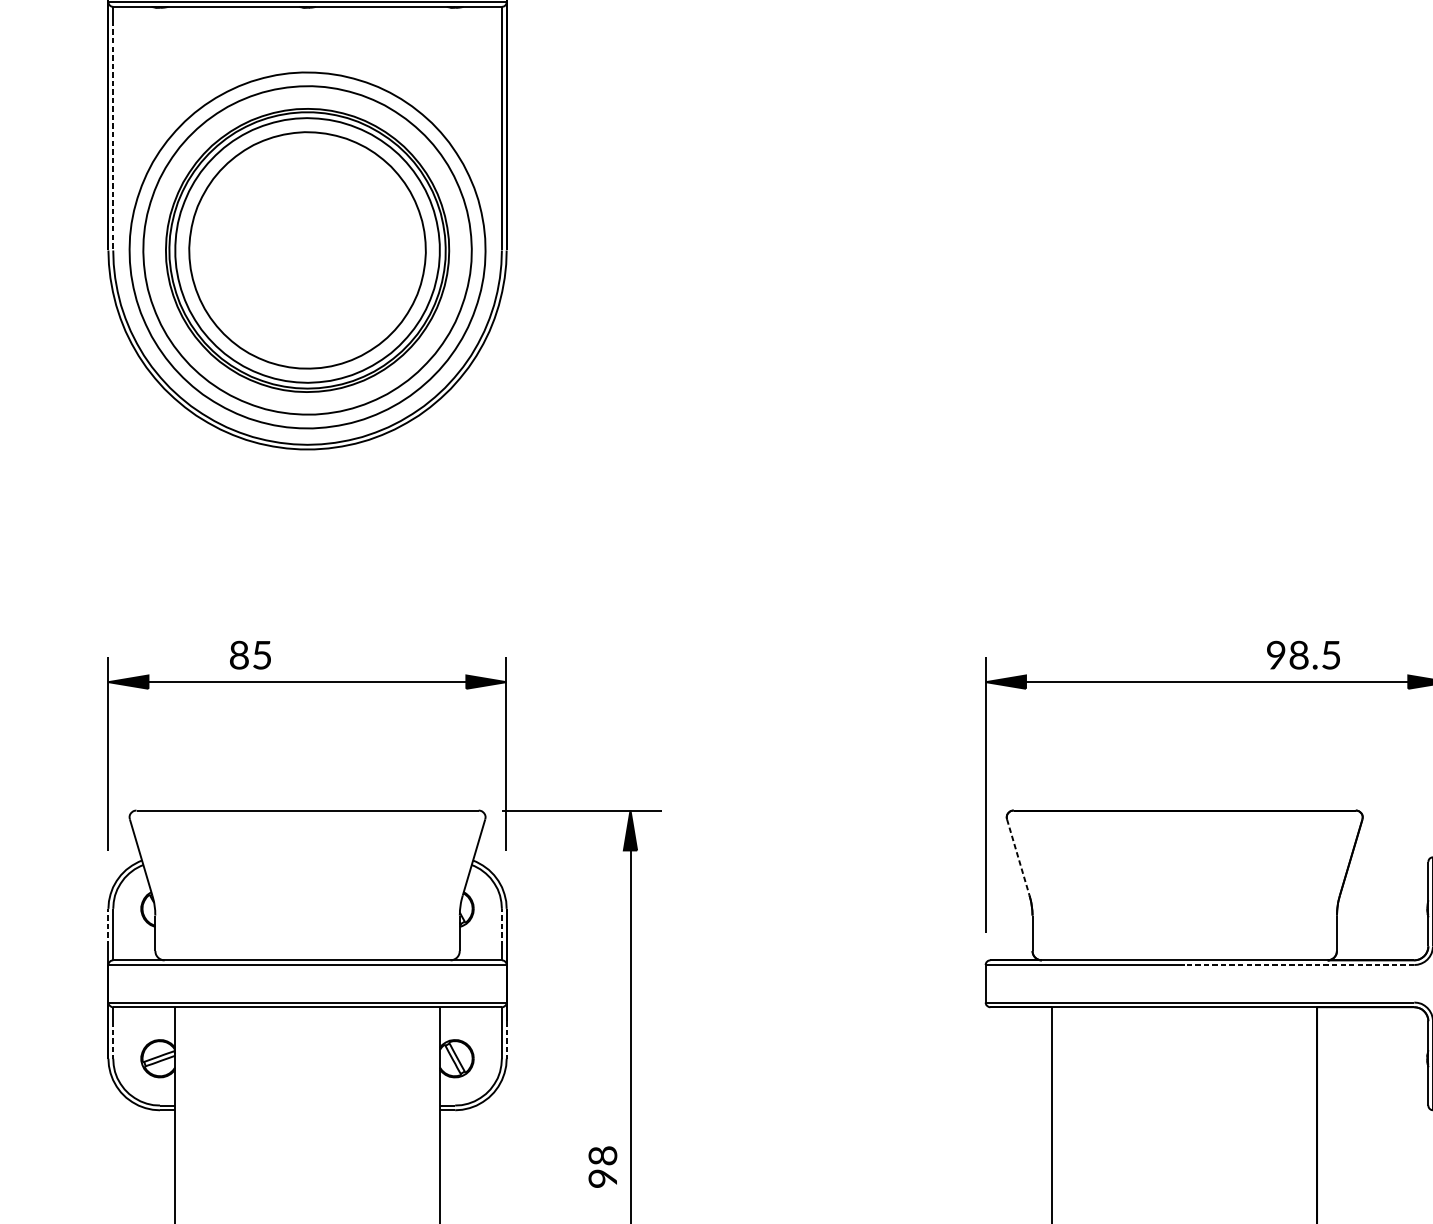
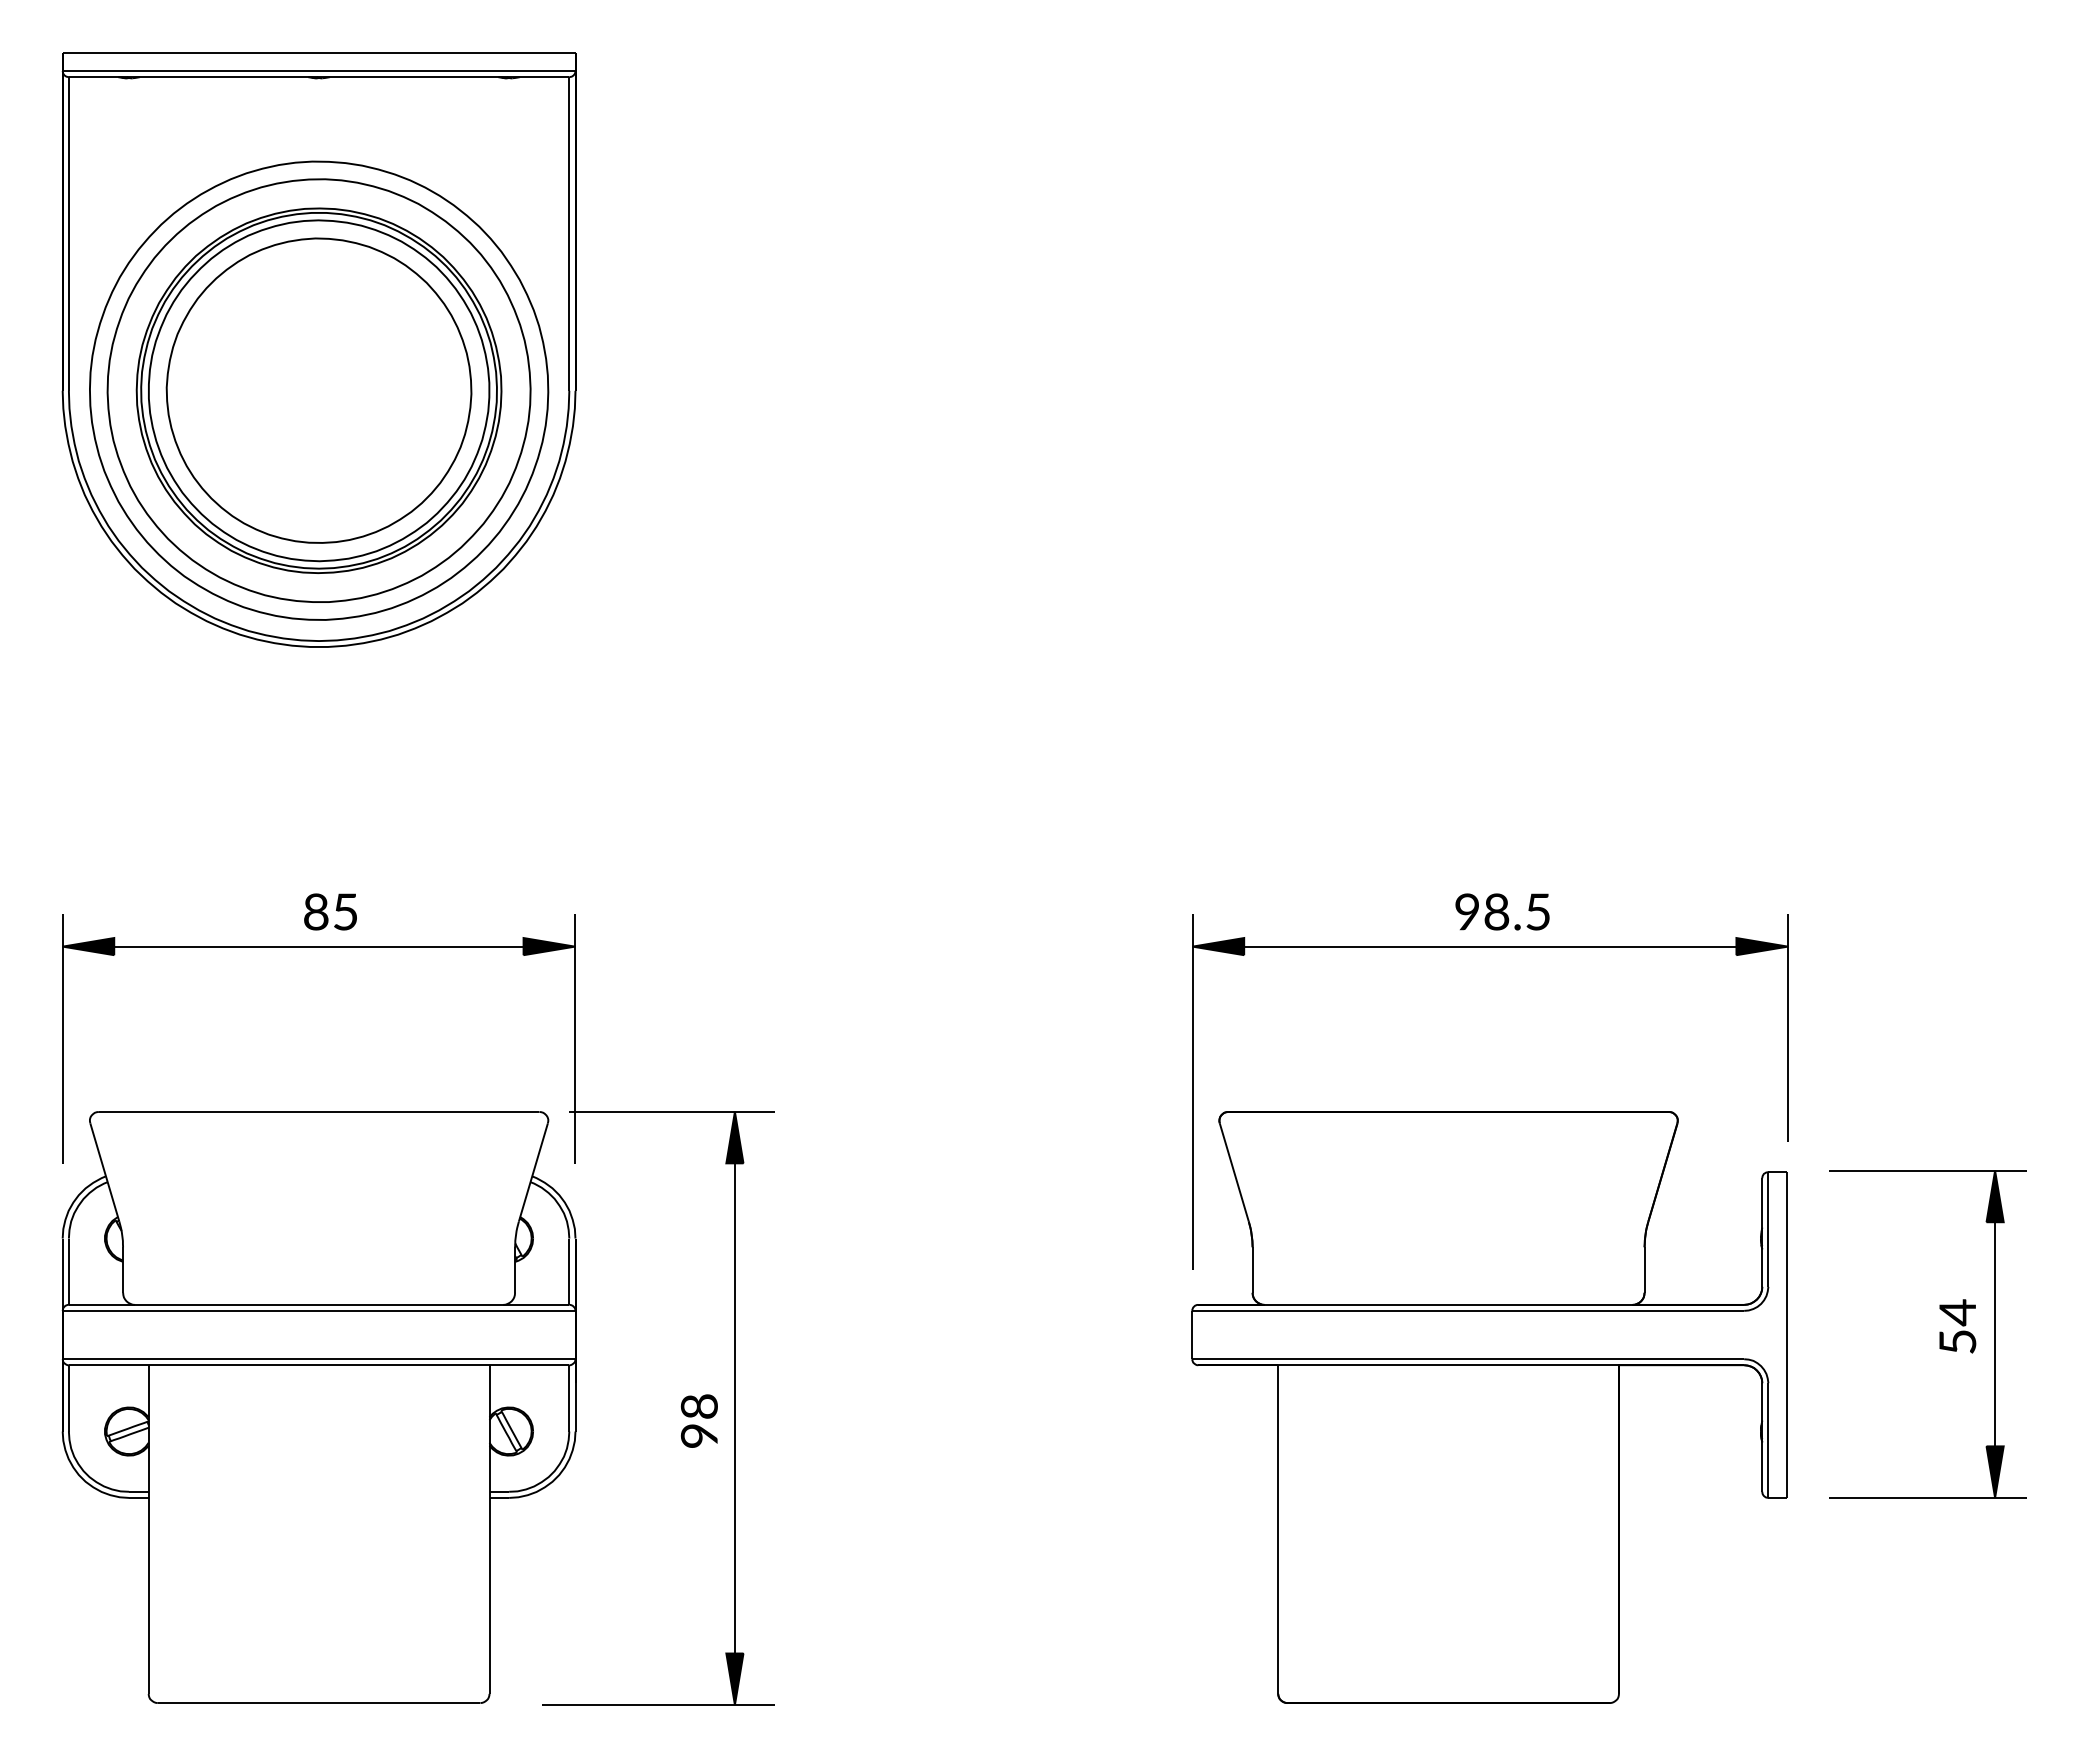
line: (112, 136) -> (68, 243), dashed -> solid
text: (250, 654) -> (330, 911), moved
text: (1303, 654) -> (1502, 911), moved
line: (1018, 857) -> (1234, 1172), dashed -> solid
line: (108, 927) -> (62, 1262), dashed -> solid
line: (502, 927) -> (569, 1262), dashed -> solid
line: (1299, 964) -> (1596, 1310), dashed -> solid
line: (112, 1040) -> (68, 1407), dashed -> solid
line: (506, 1040) -> (575, 1407), dashed -> solid
text: (602, 1166) -> (698, 1420), moved

